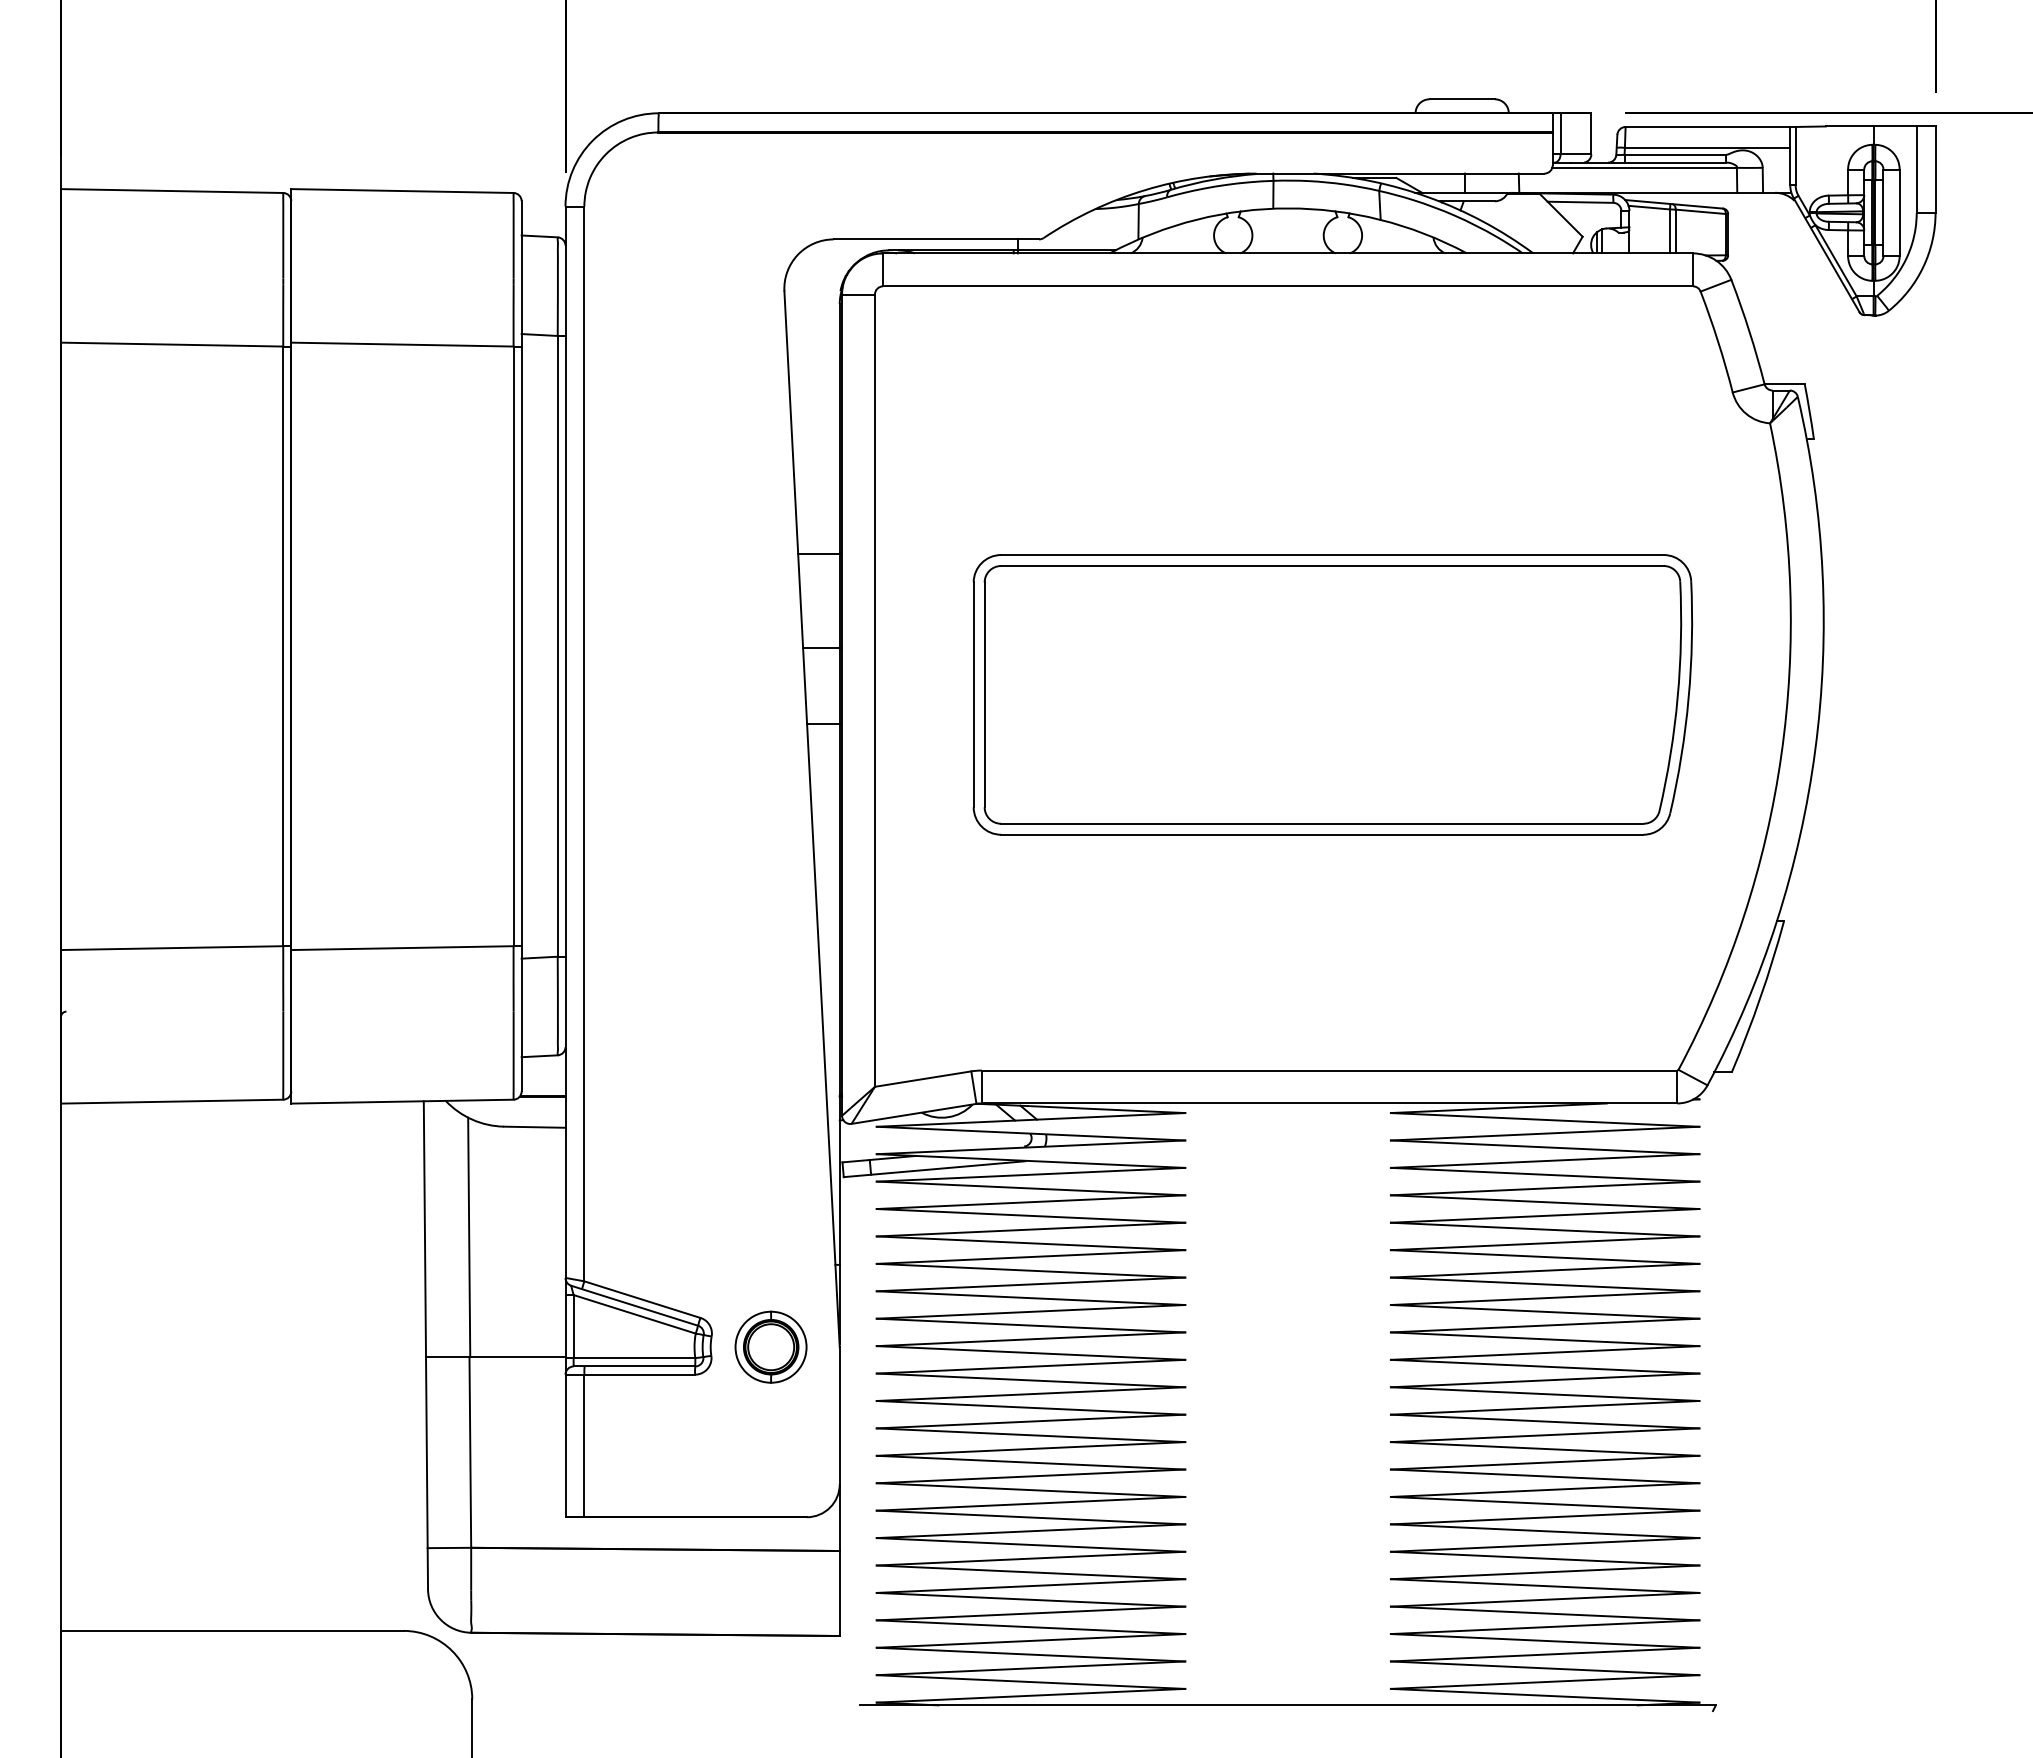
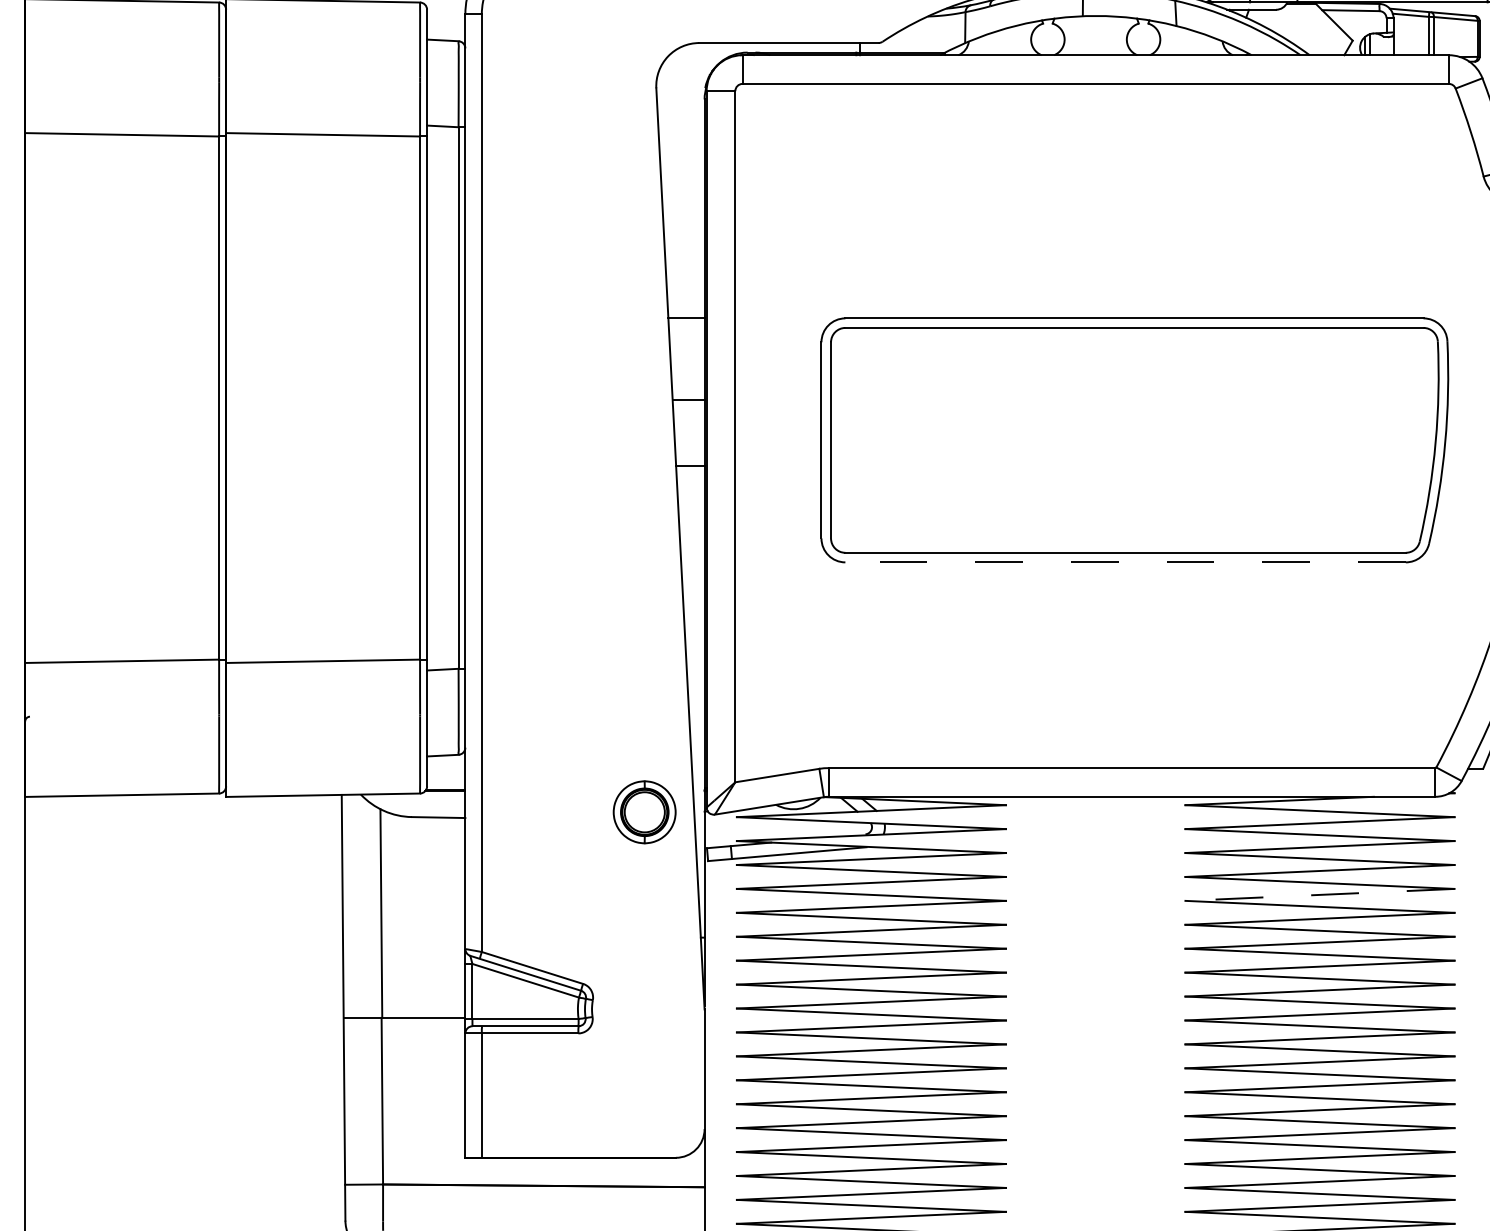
line: (1321, 834) -> (1124, 562), solid -> dashed
line: (1544, 1215) -> (1319, 894), solid -> dashed
part: (770, 1346) -> (644, 811), moved

